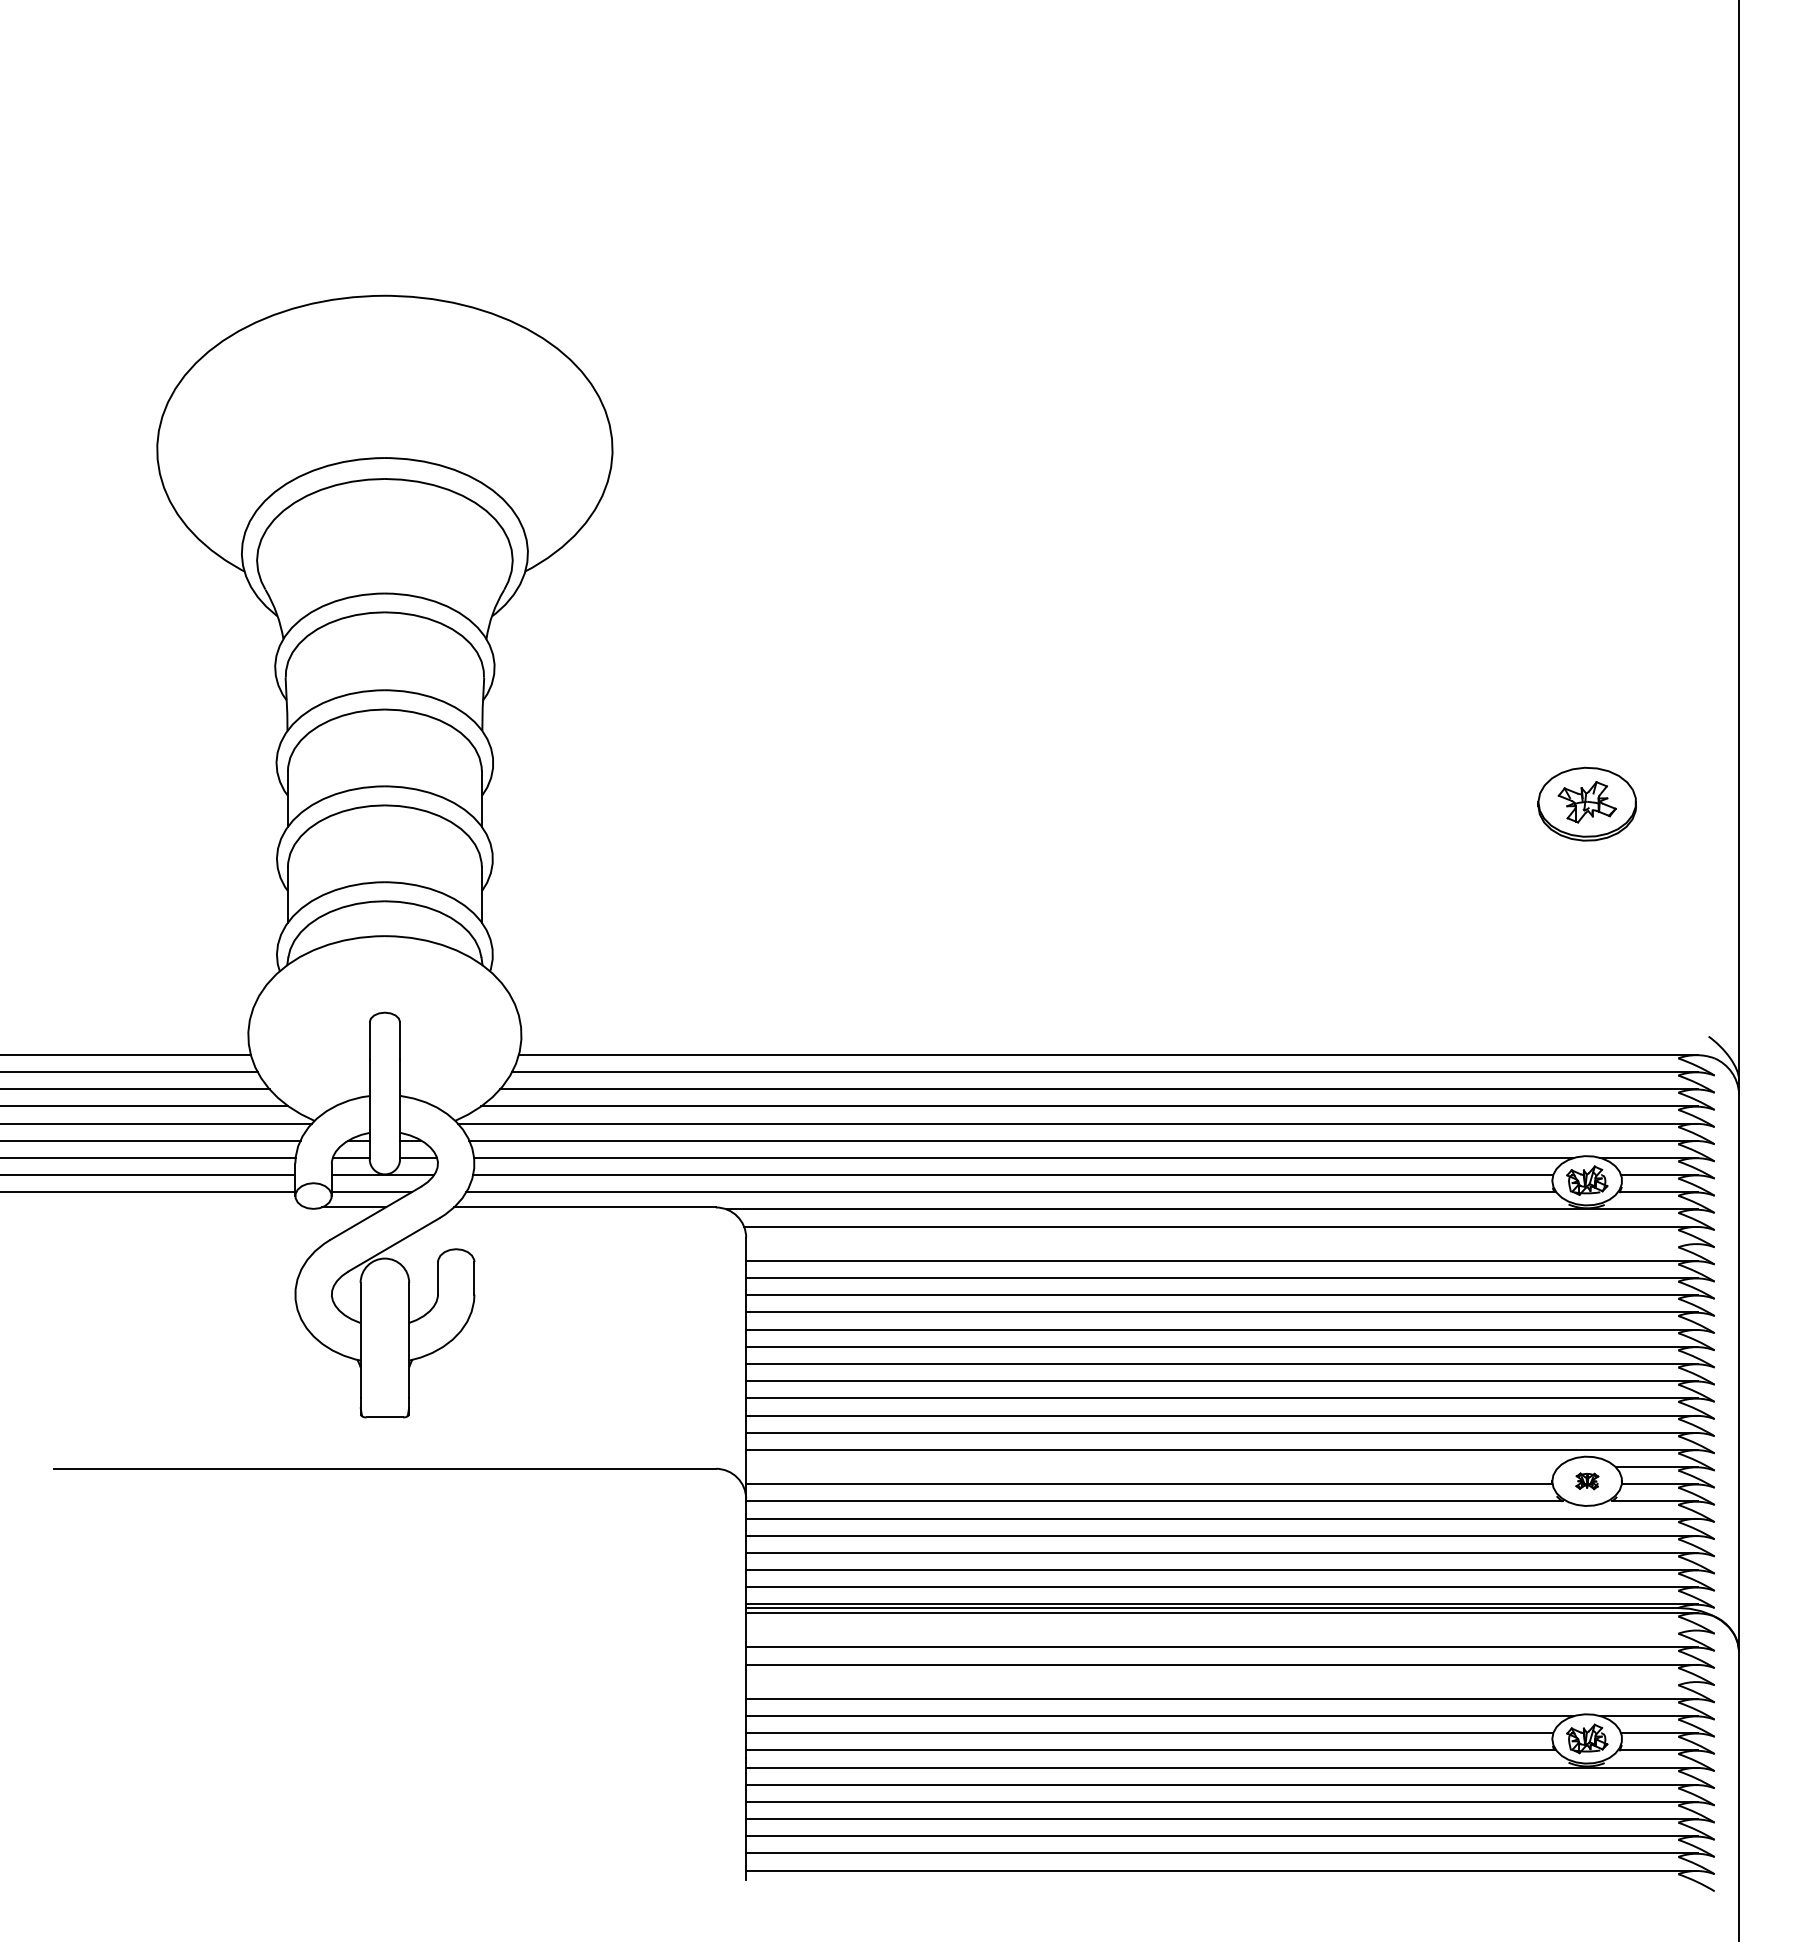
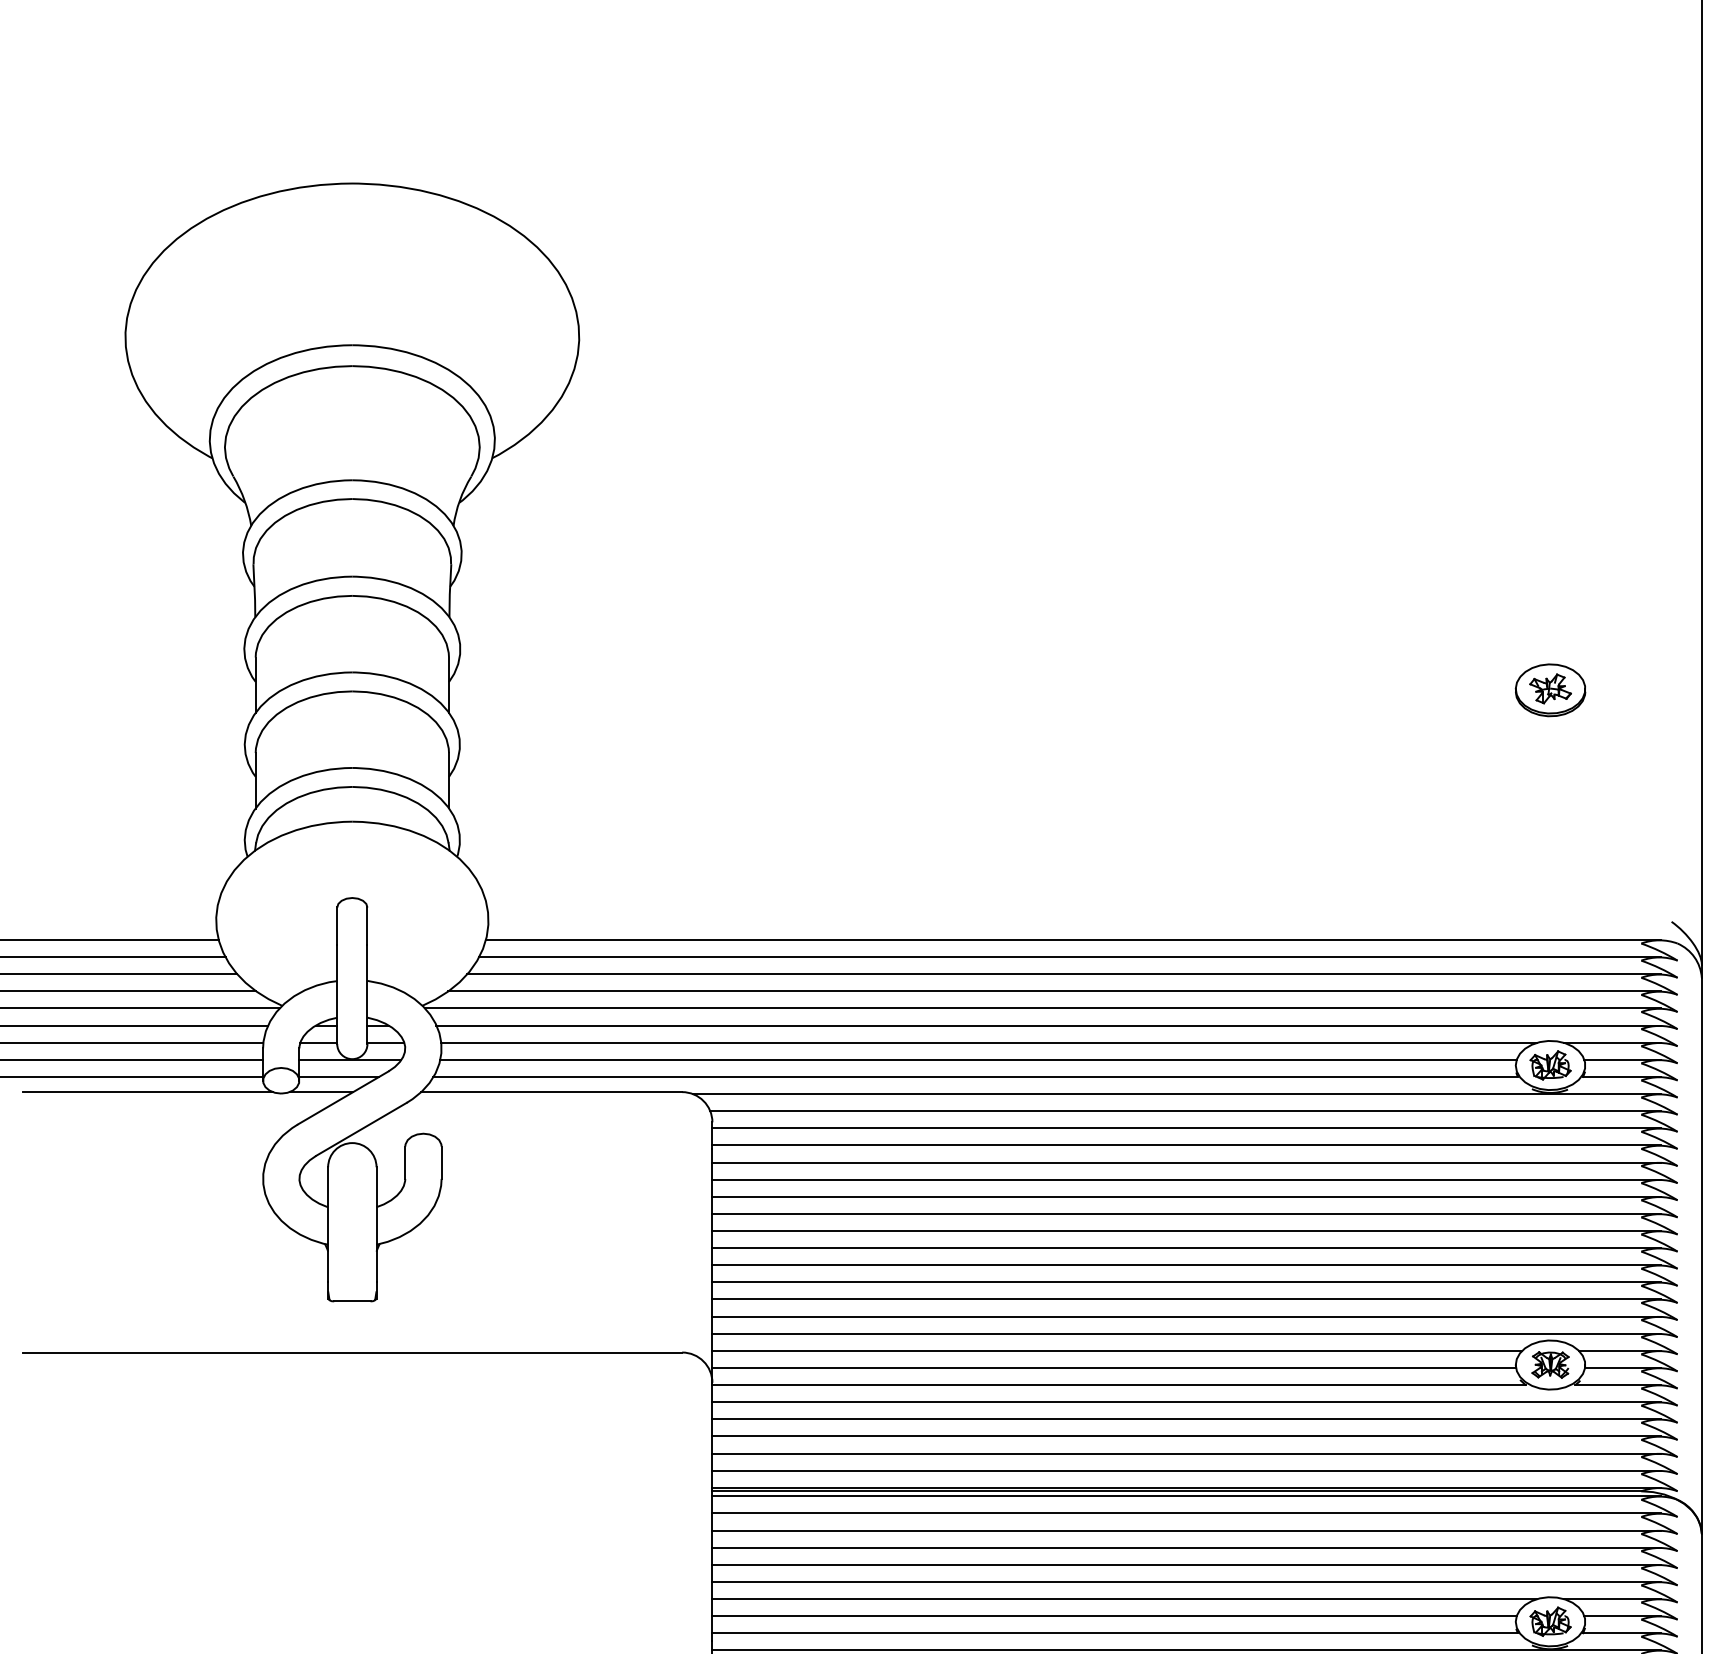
part: (1586, 804) -> (1549, 690), size x0.71
line: (179, 1207) -> (147, 1092), added
line: (1222, 1243) -> (1187, 1128), added
line: (1152, 1467) -> (1117, 1351), added
part: (1587, 1481) -> (1550, 1365), size x1.67
line: (1222, 1630) -> (1187, 1513), added
line: (1222, 1681) -> (1187, 1564), added

